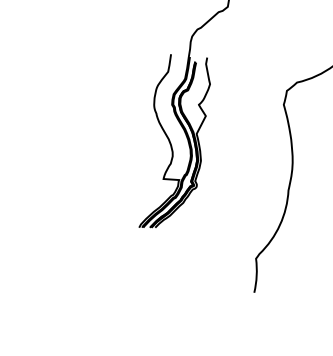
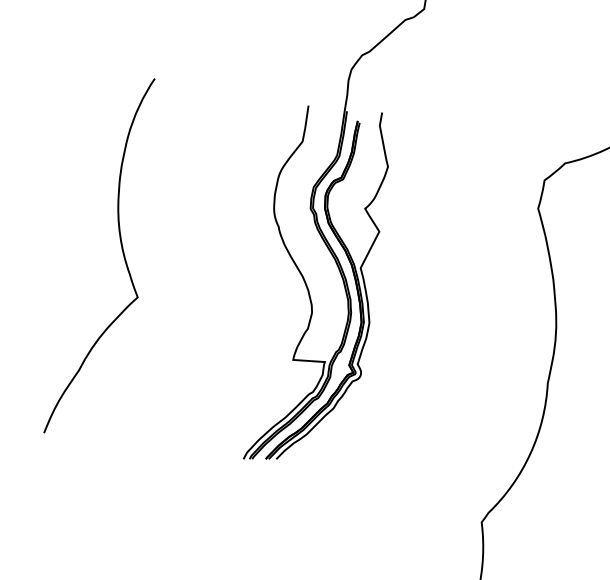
curve: (78, 124) -> (119, 248), added

